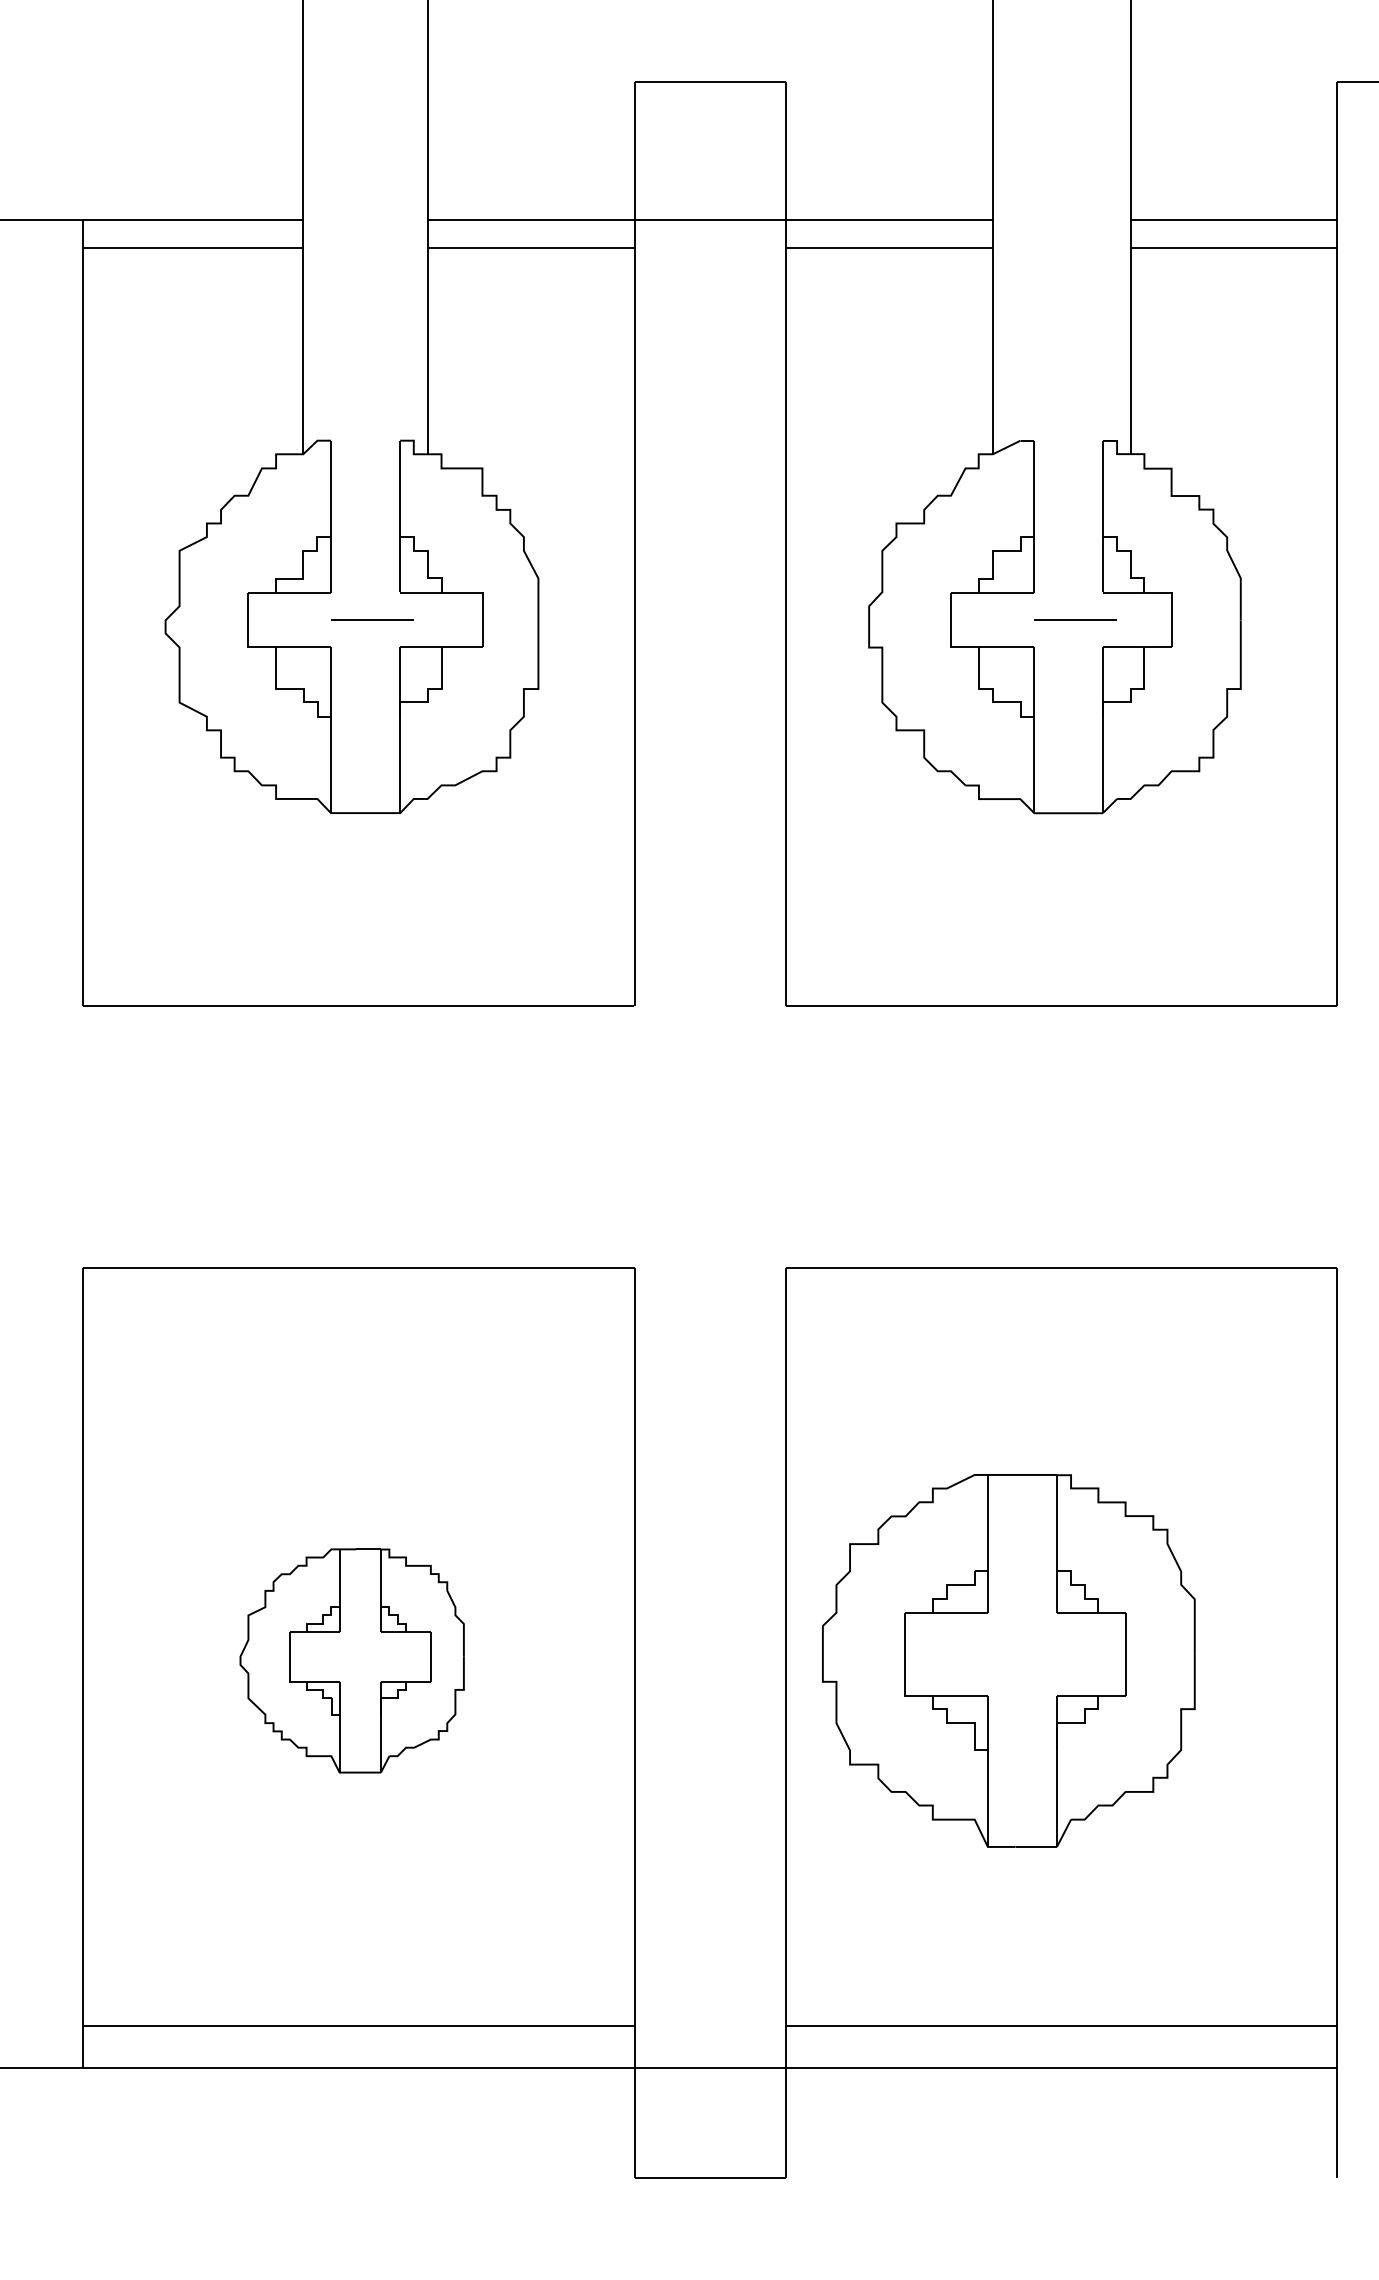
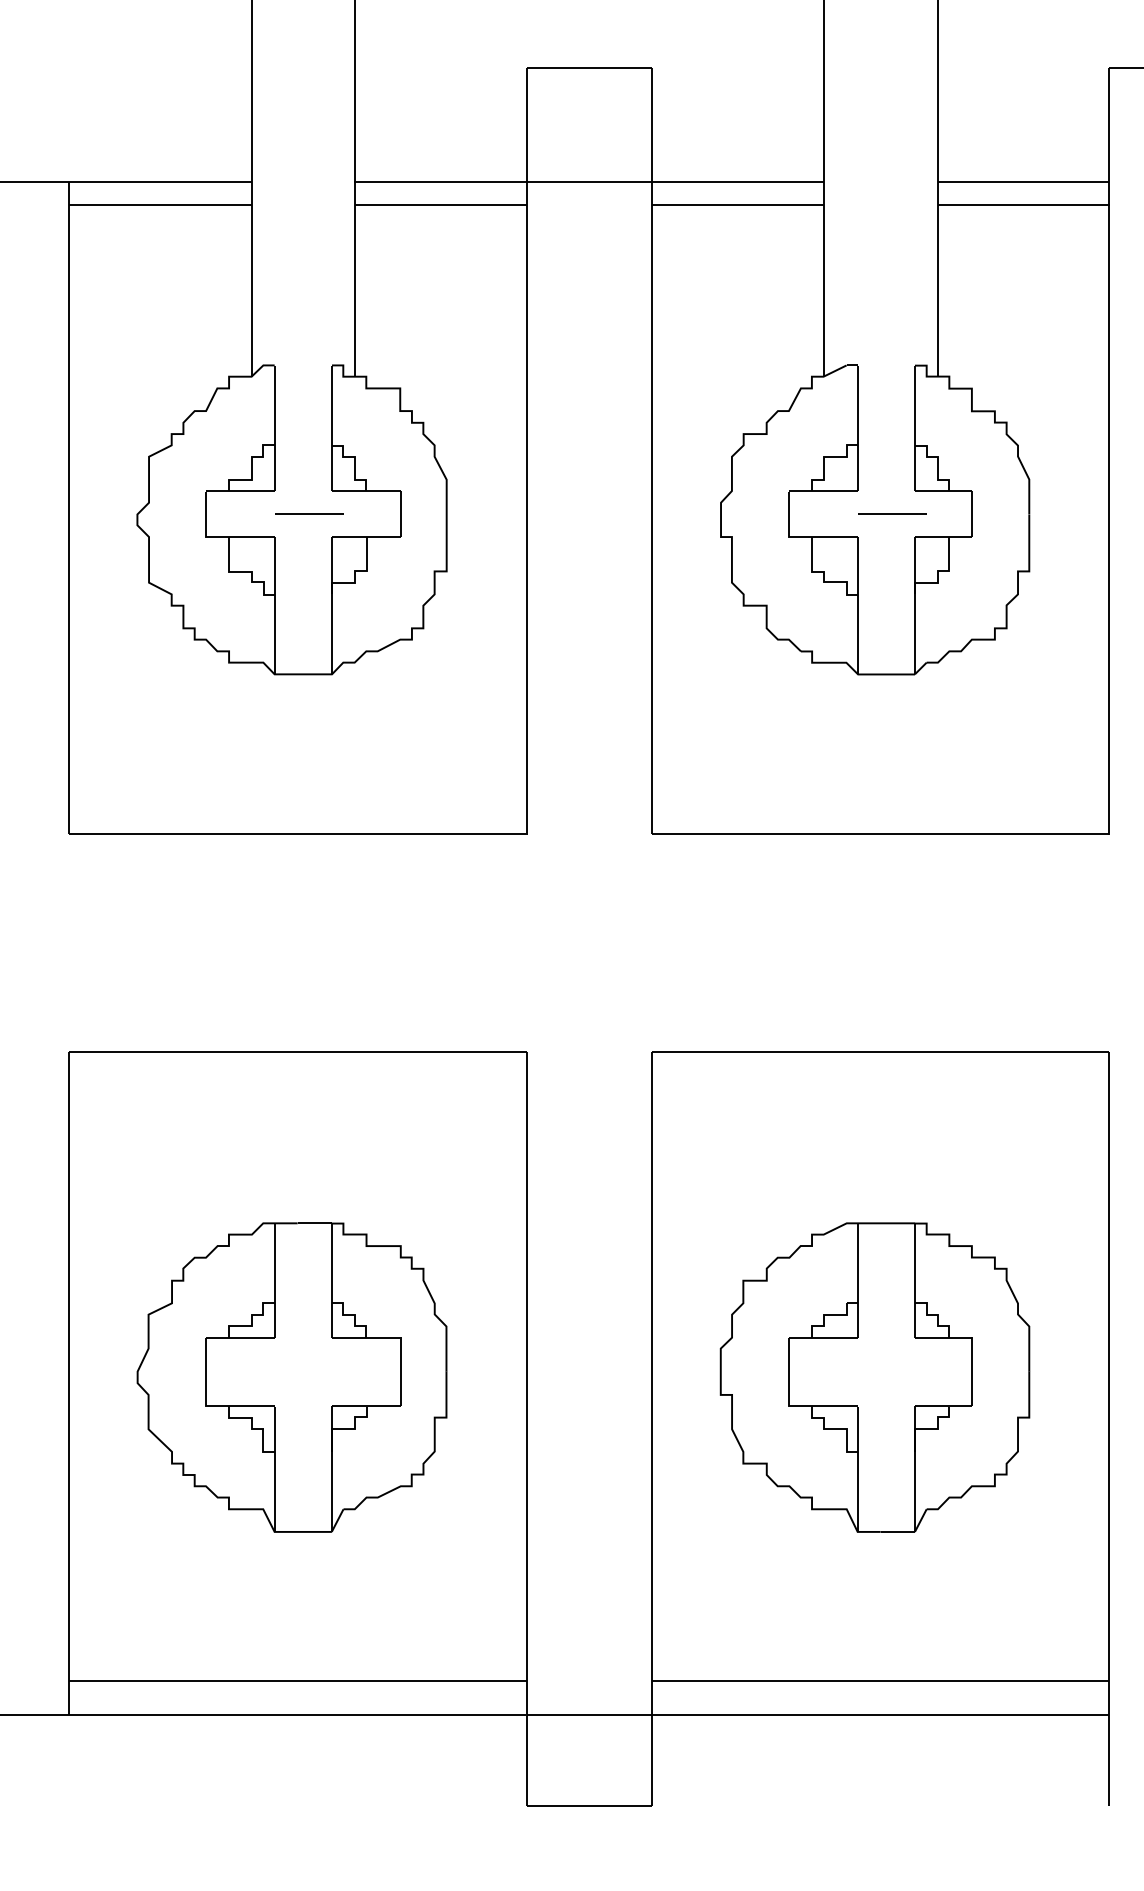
part: (352, 1660) -> (292, 1377), size x1.67
part: (1008, 1660) -> (874, 1377), moved

